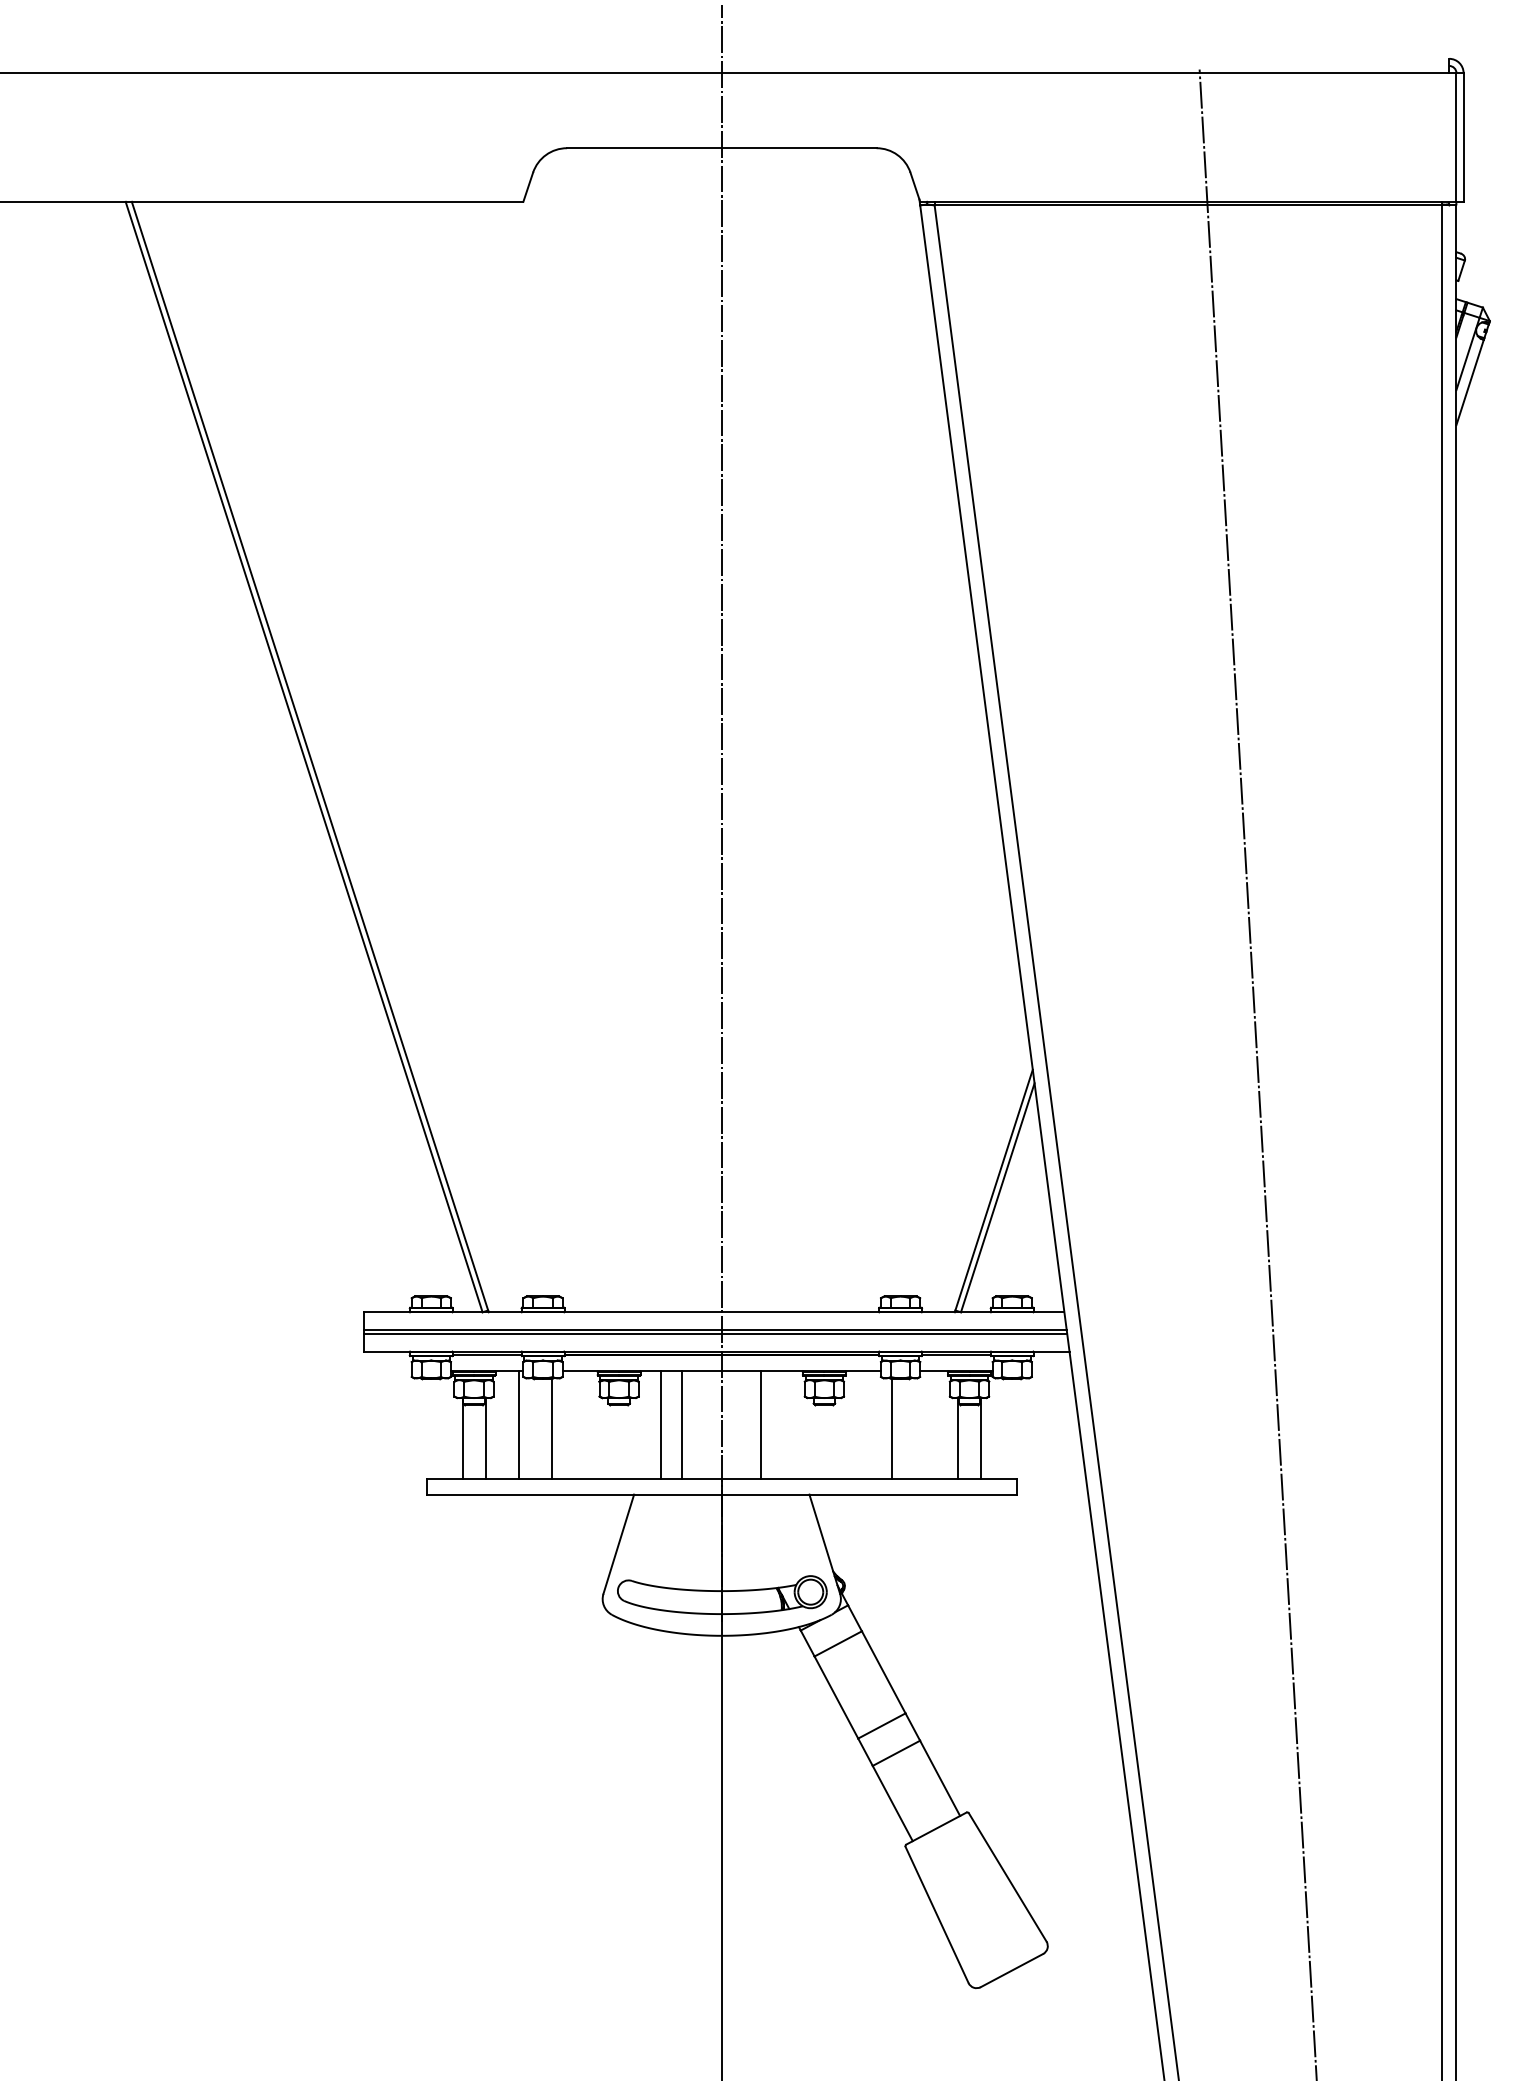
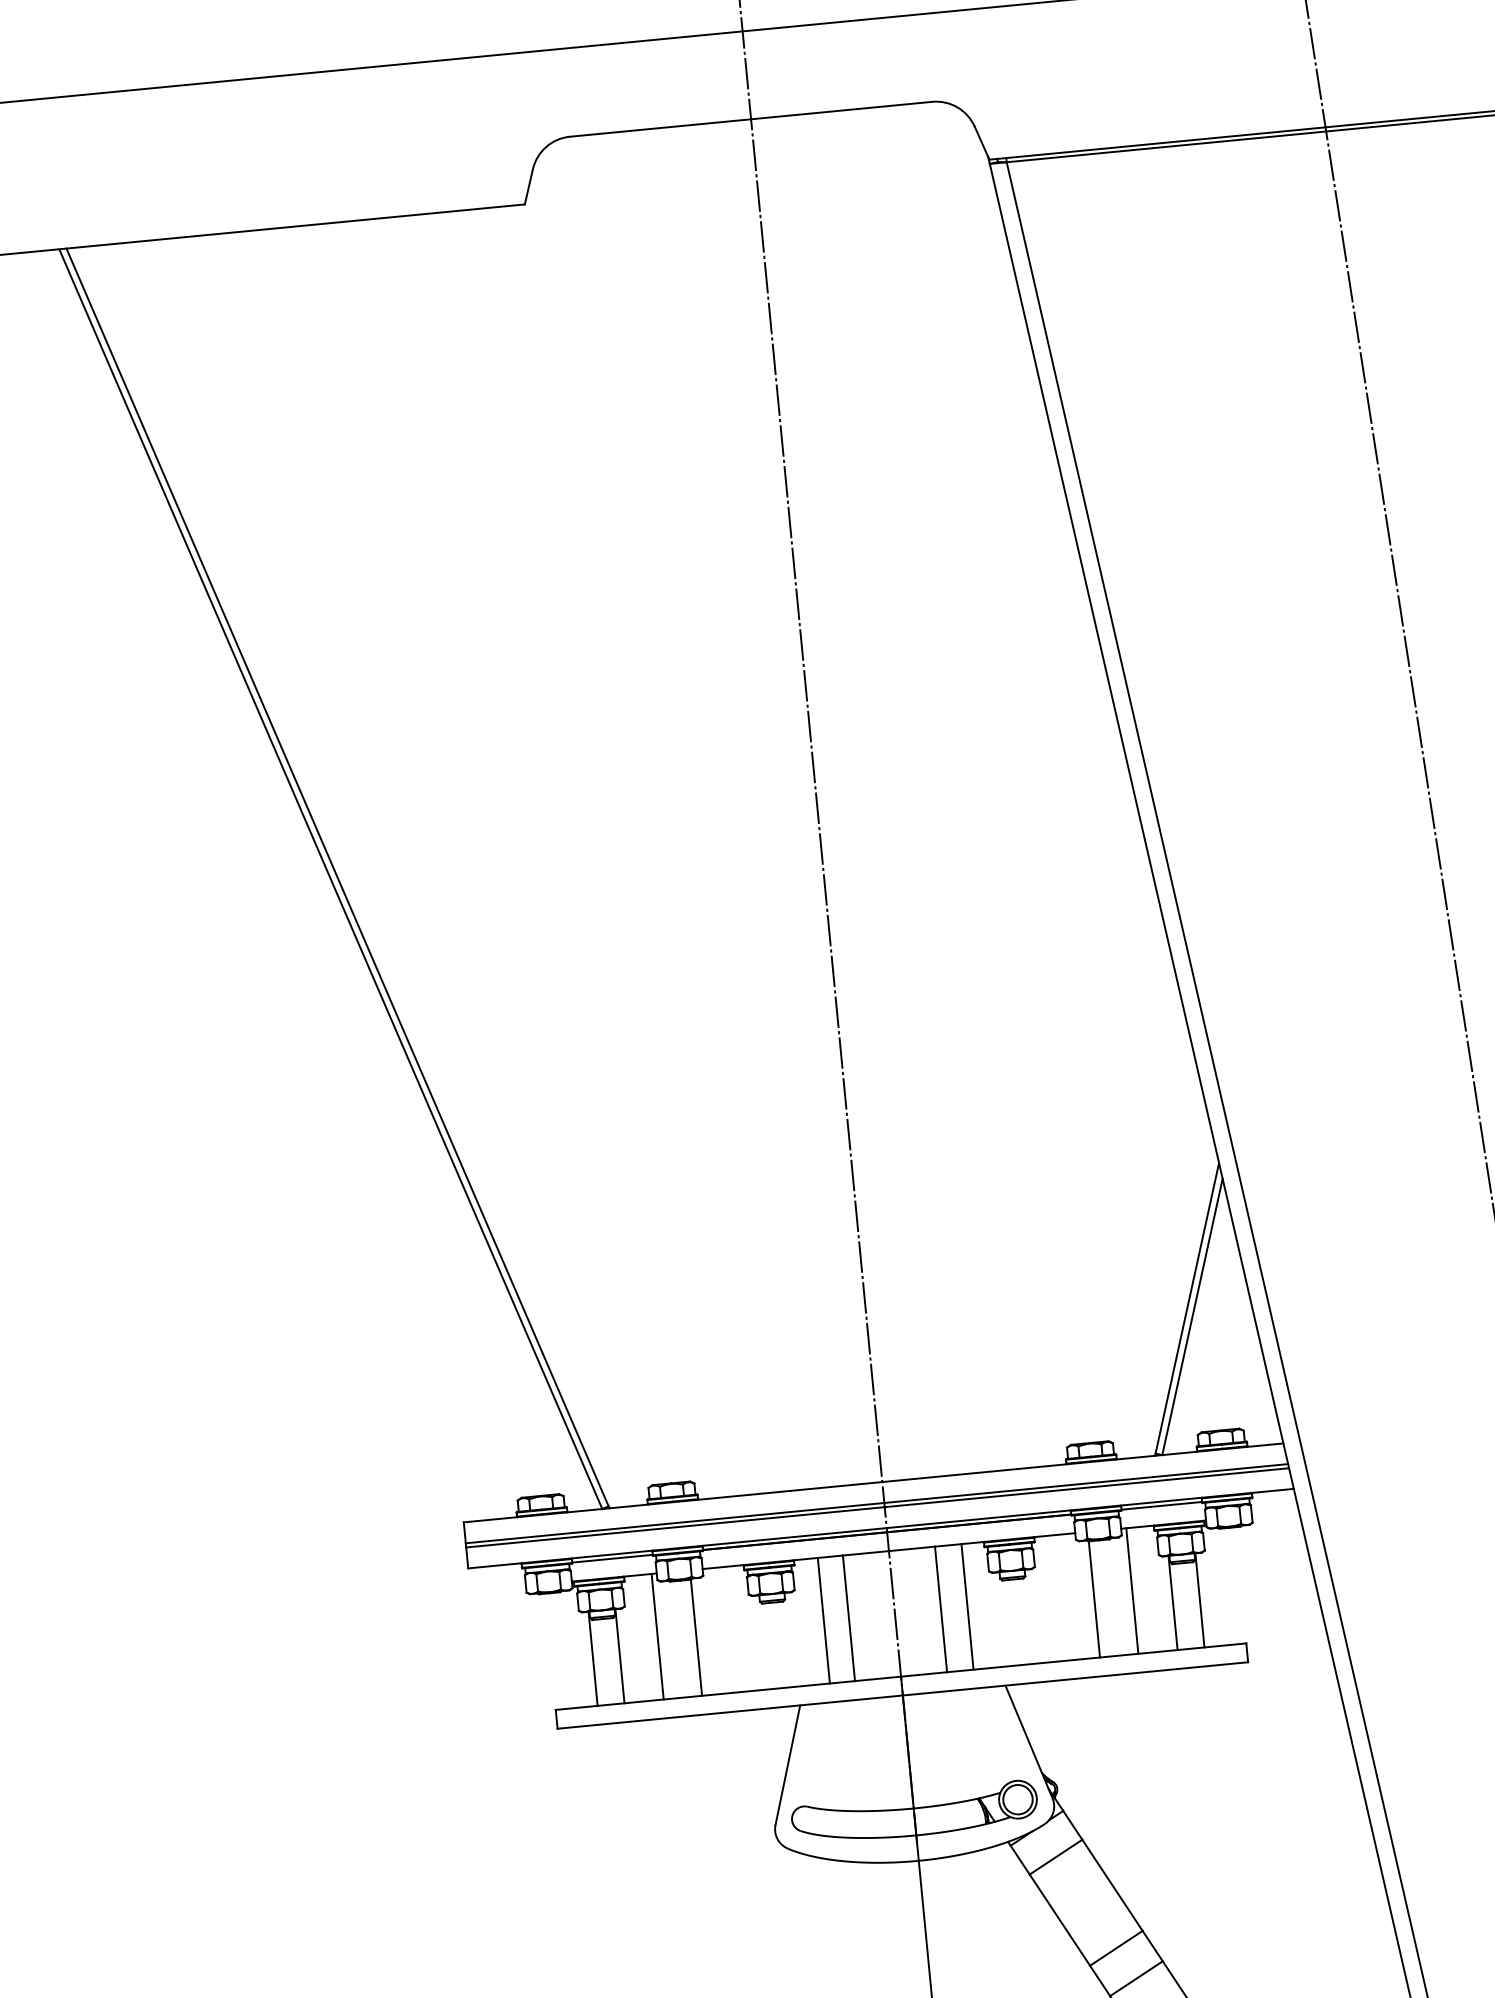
line: (783, 1424) -> (967, 1606), added
line: (924, 1424) -> (1132, 1590), added

